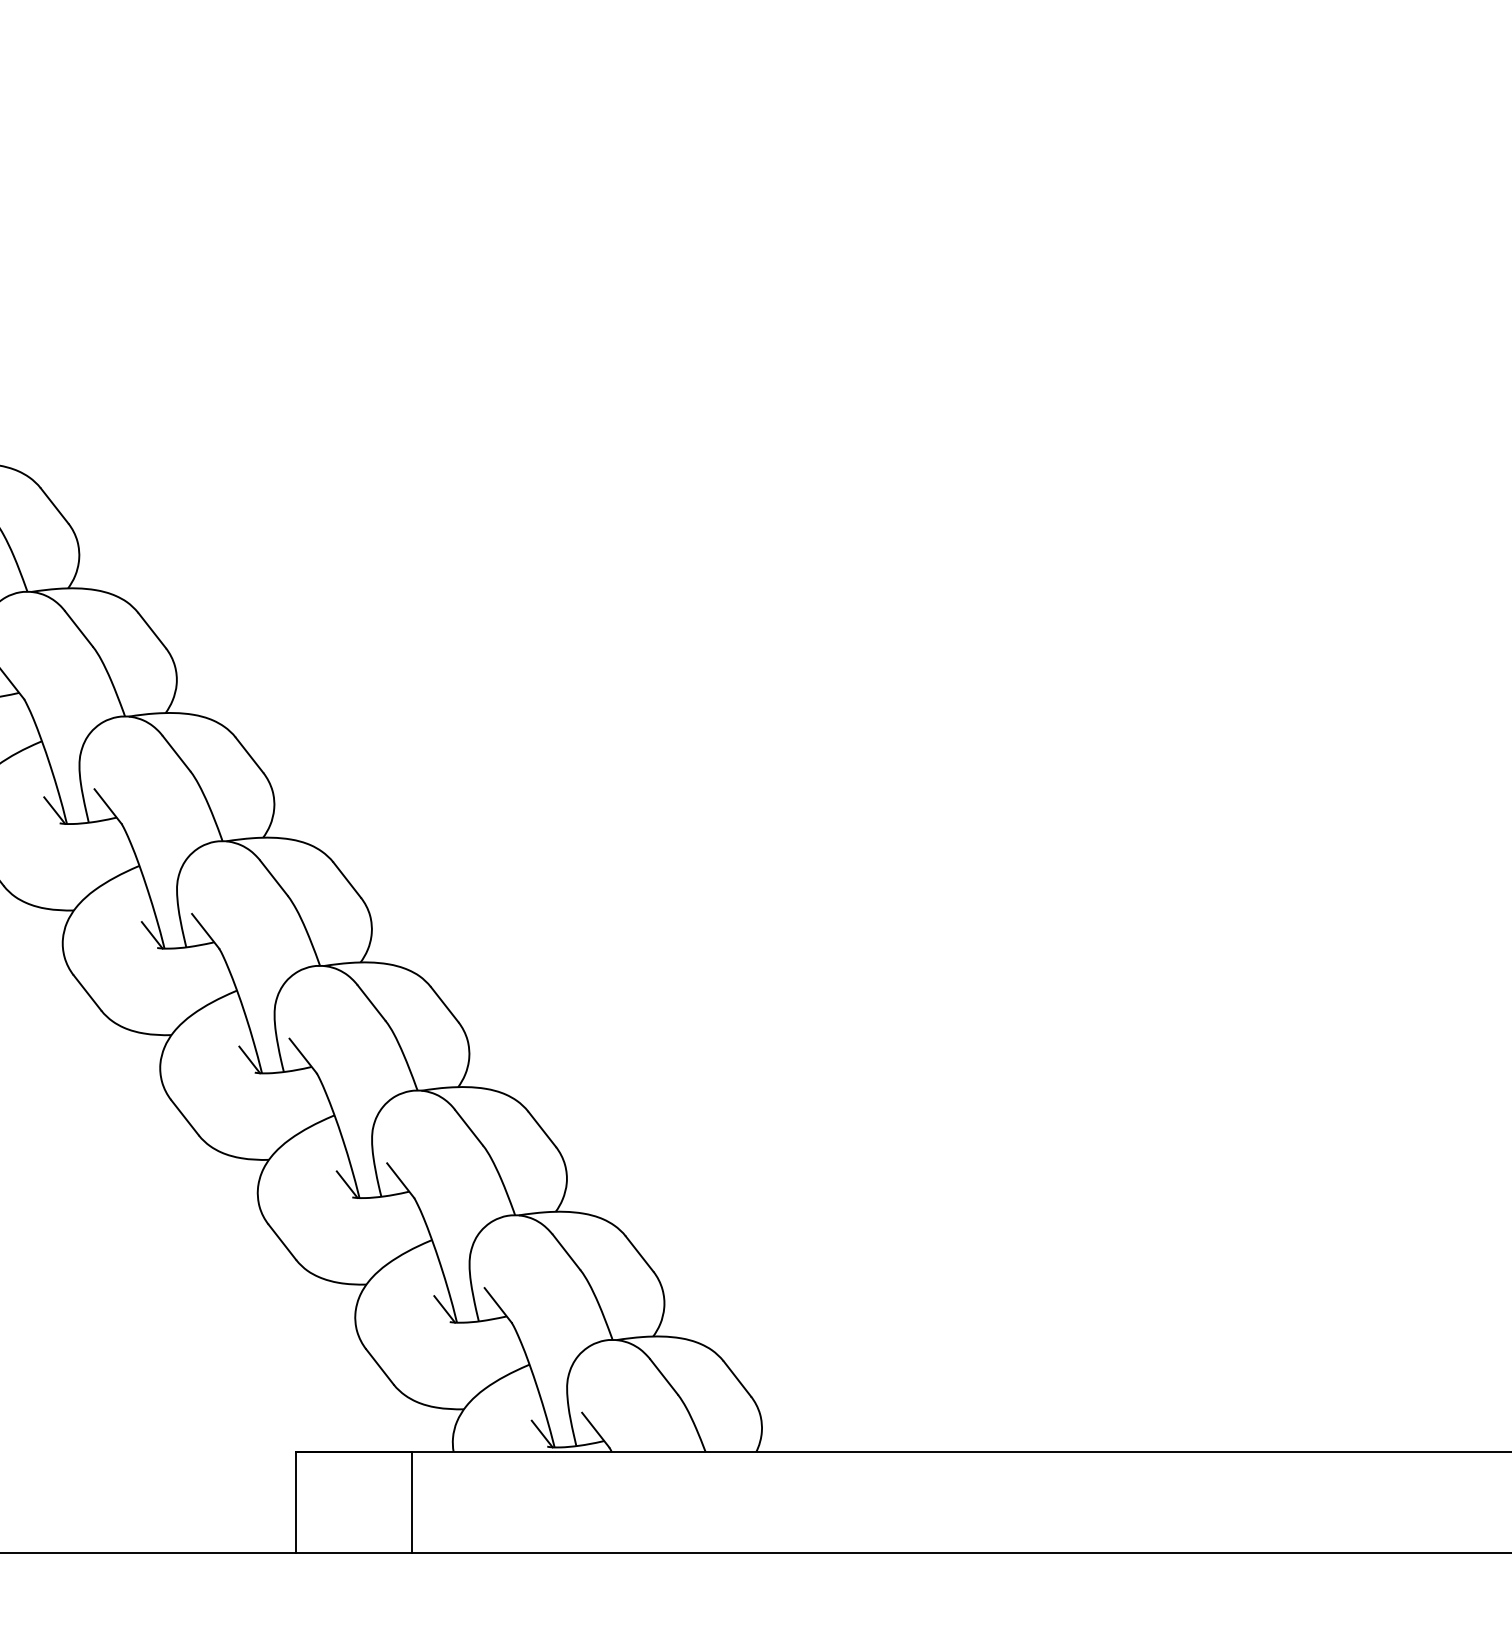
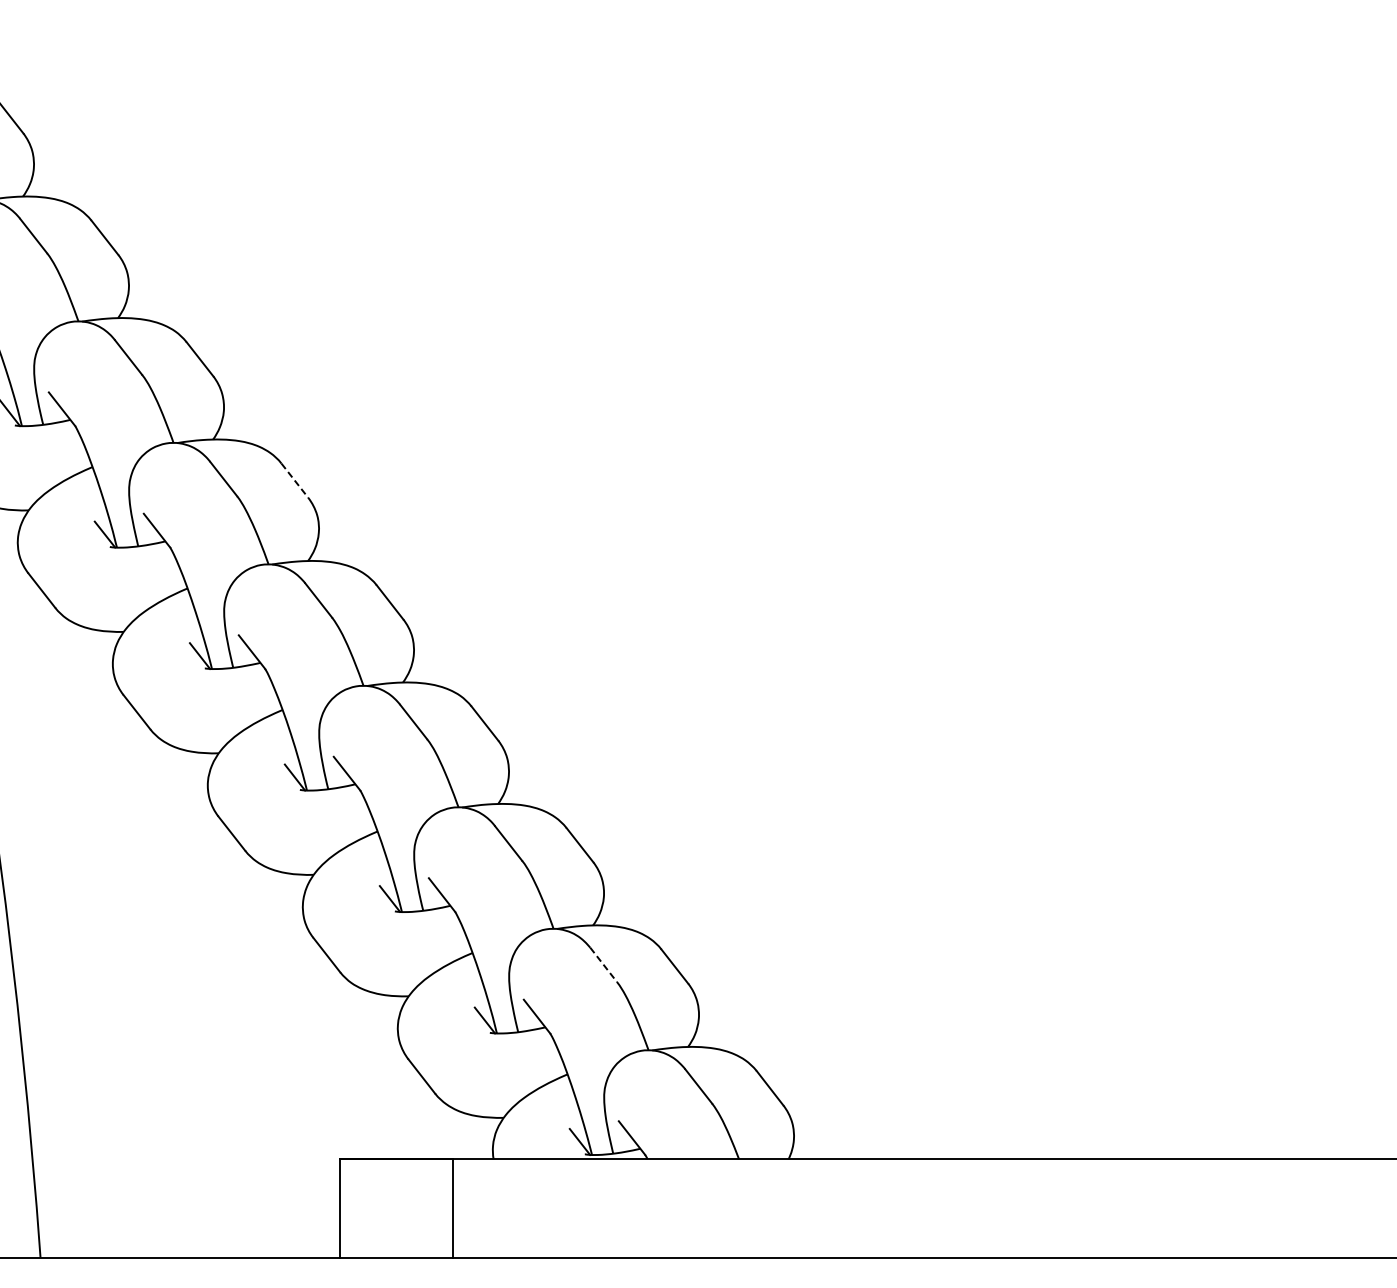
line: (249, 755) -> (294, 480), solid -> dashed
line: (566, 1252) -> (603, 965), solid -> dashed

